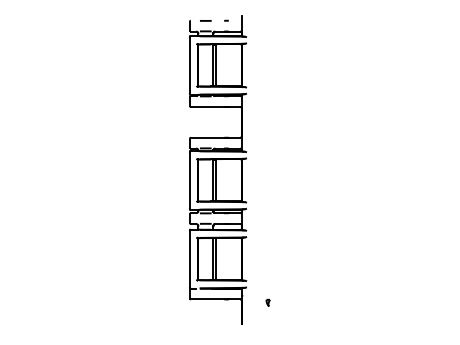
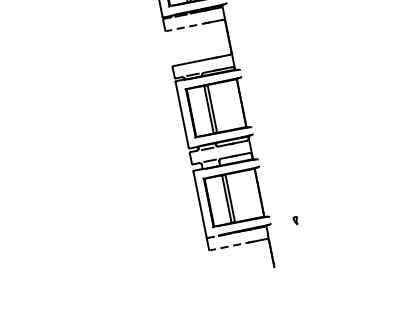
line: (209, 107) -> (187, 27), solid -> dashed
line: (209, 299) -> (231, 246), solid -> dashed
part: (267, 302) -> (295, 220), moved

